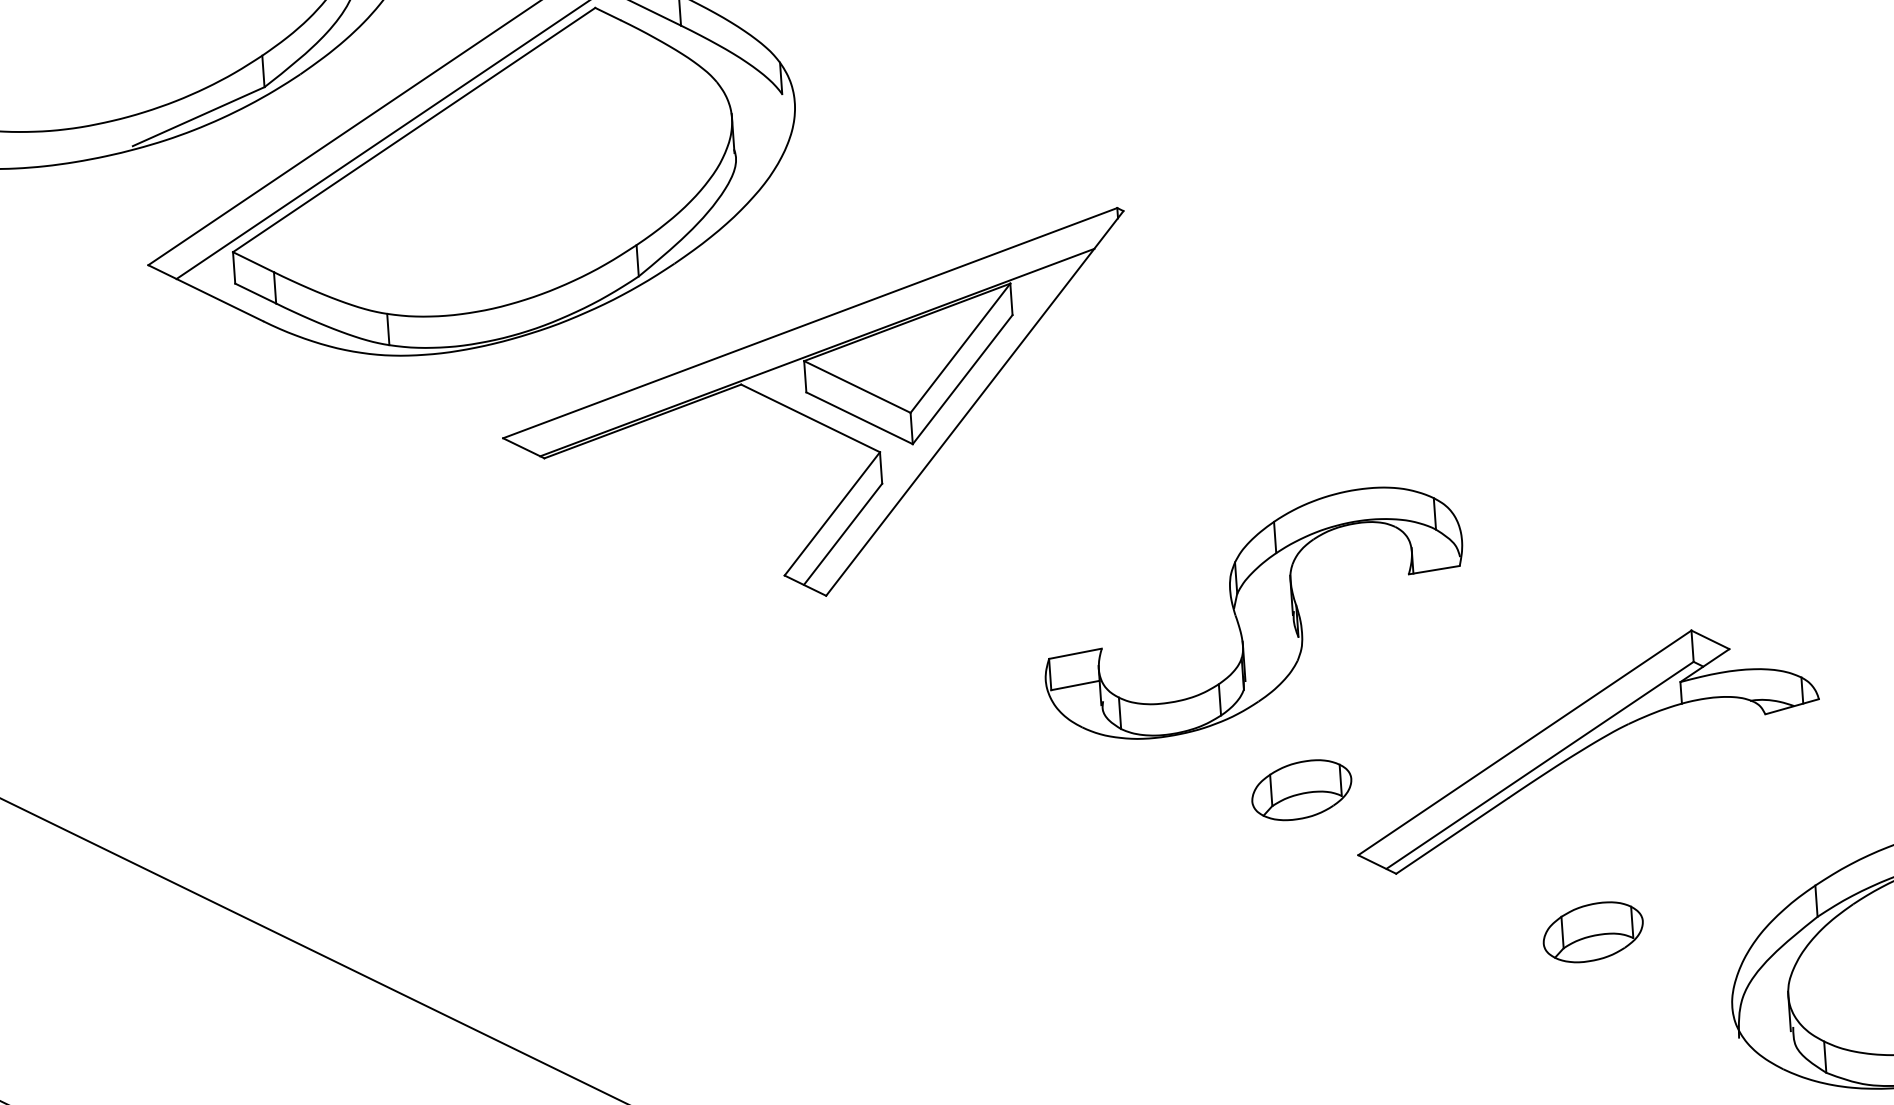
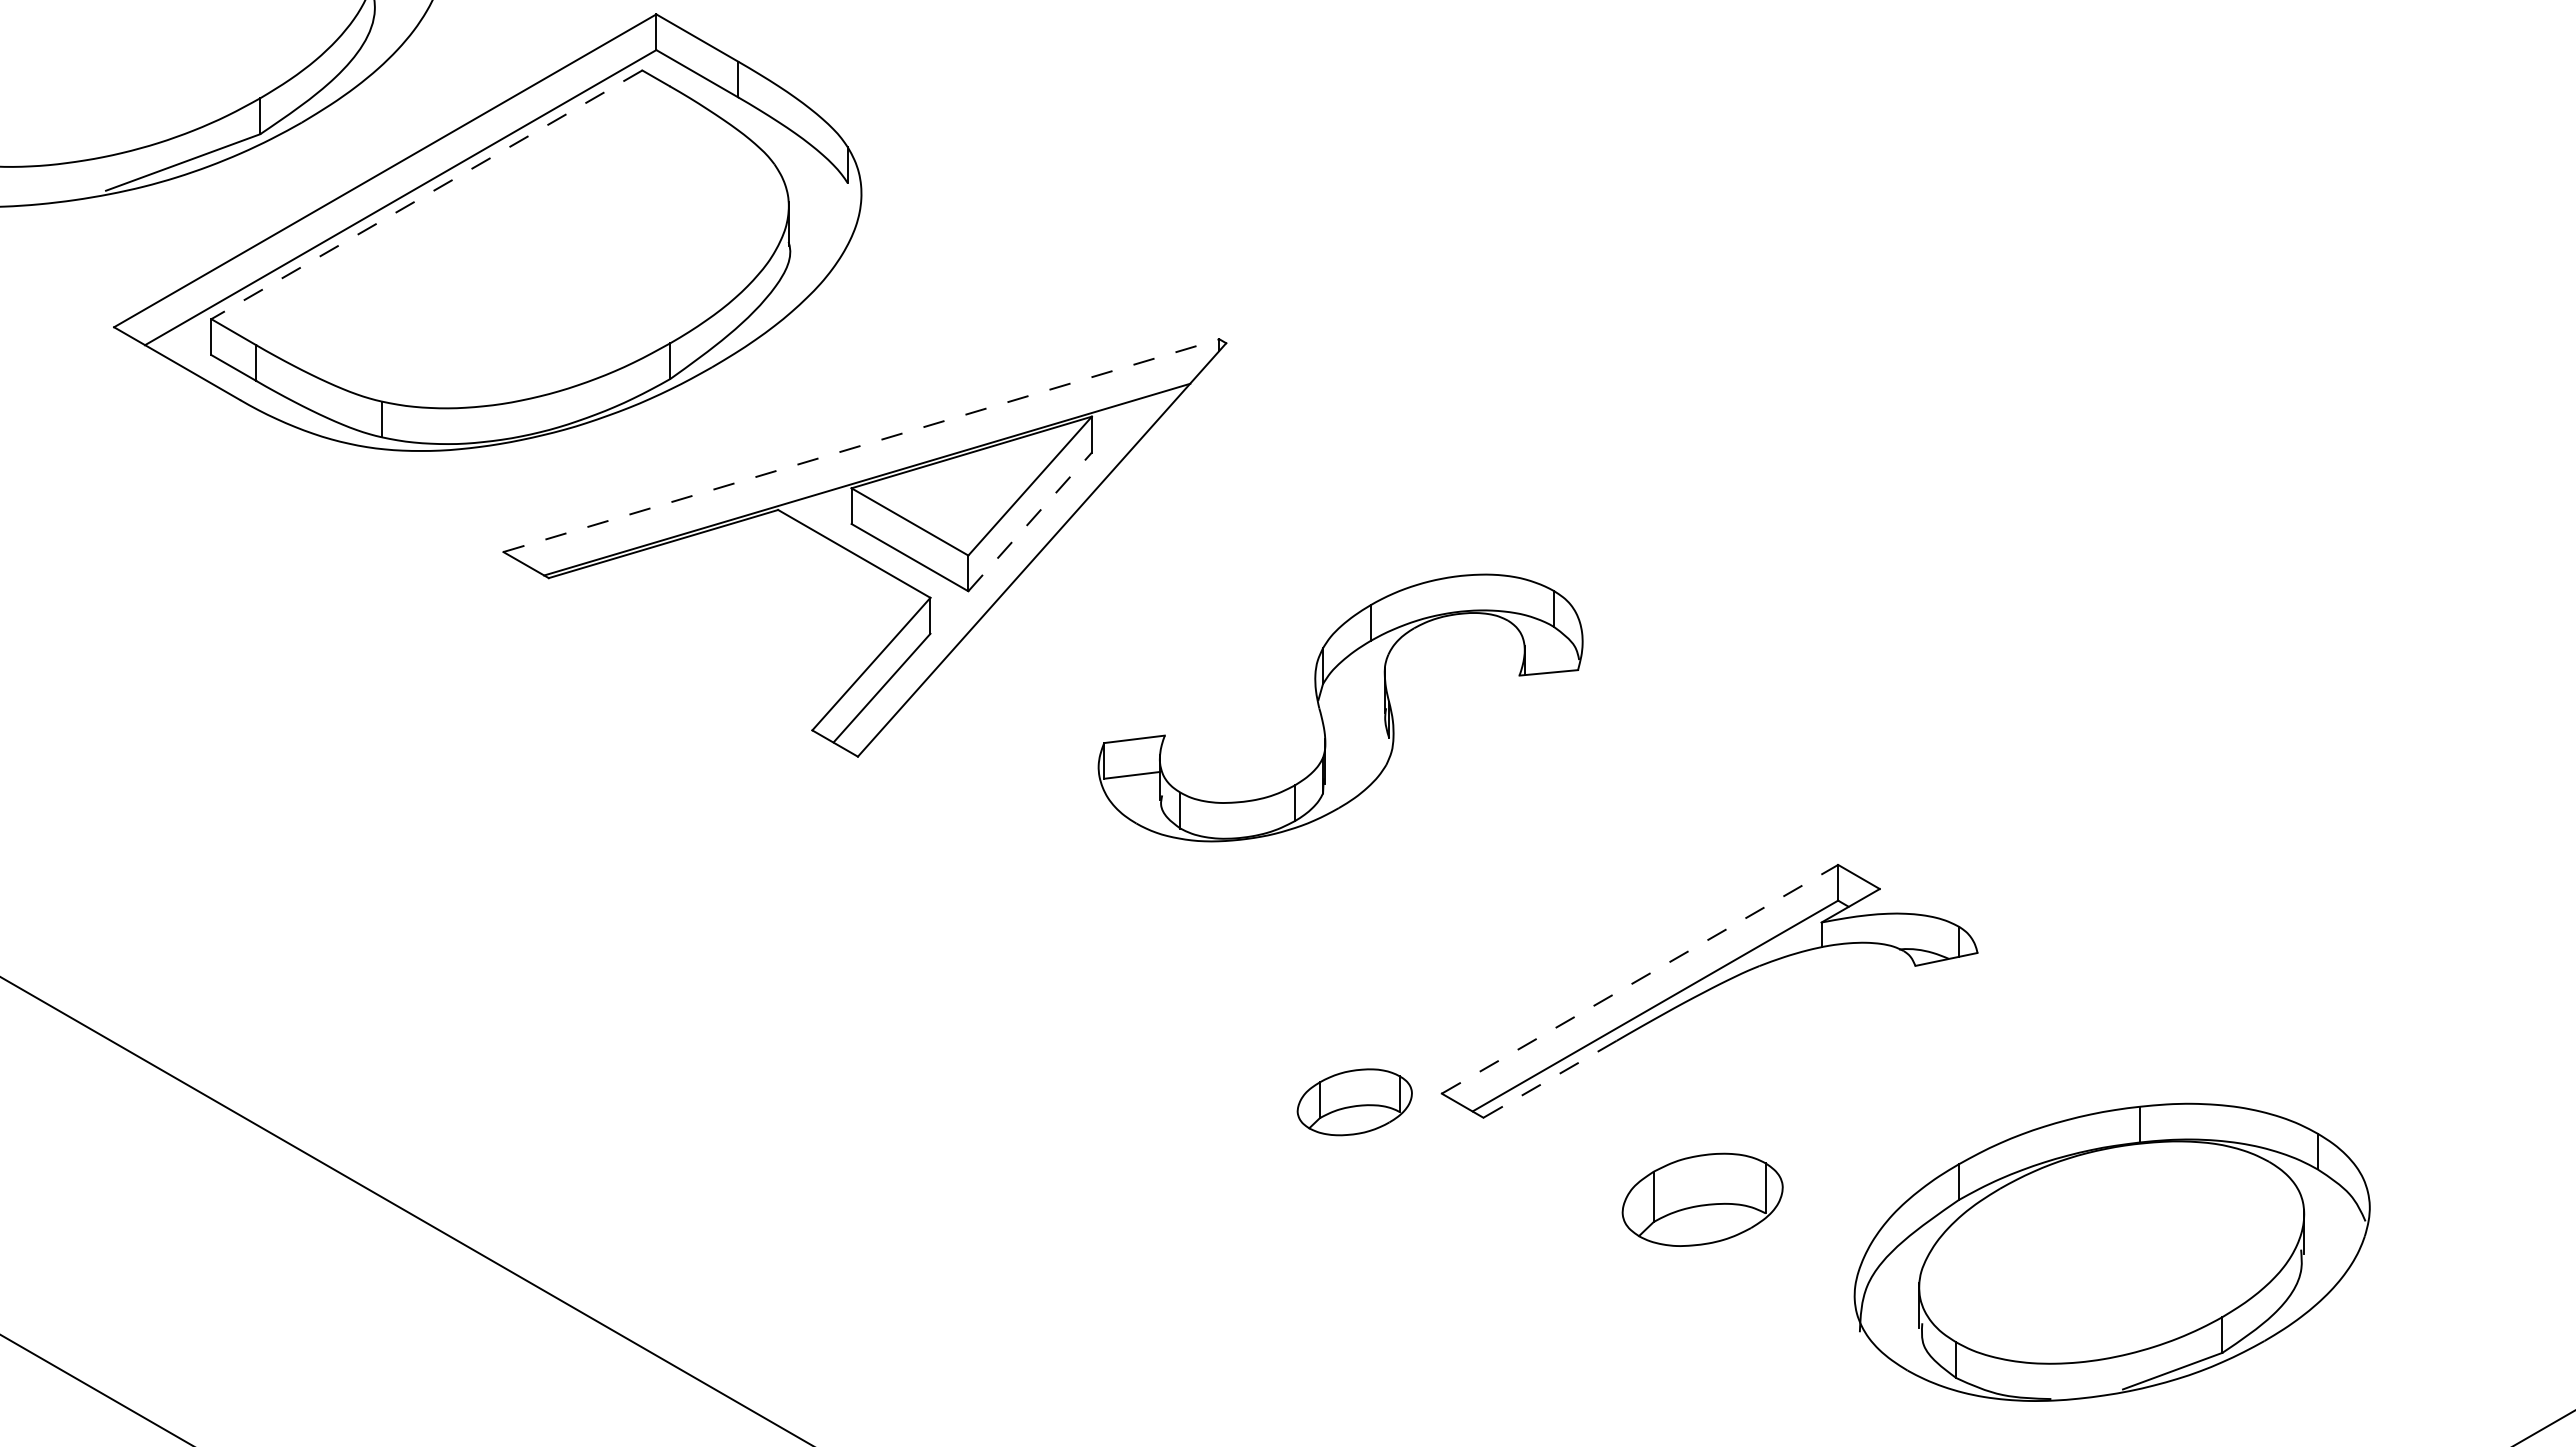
line: (413, 129) -> (426, 194), solid -> dashed
line: (810, 323) -> (861, 445), solid -> dashed
line: (962, 379) -> (1030, 521), solid -> dashed
part: (1253, 613) -> (1340, 707), moved
line: (1525, 743) -> (1640, 979), solid -> dashed
part: (1301, 790) -> (1354, 1102), moved
line: (1452, 836) -> (1550, 1079), solid -> dashed
part: (1593, 931) -> (1702, 1199), size x1.4

